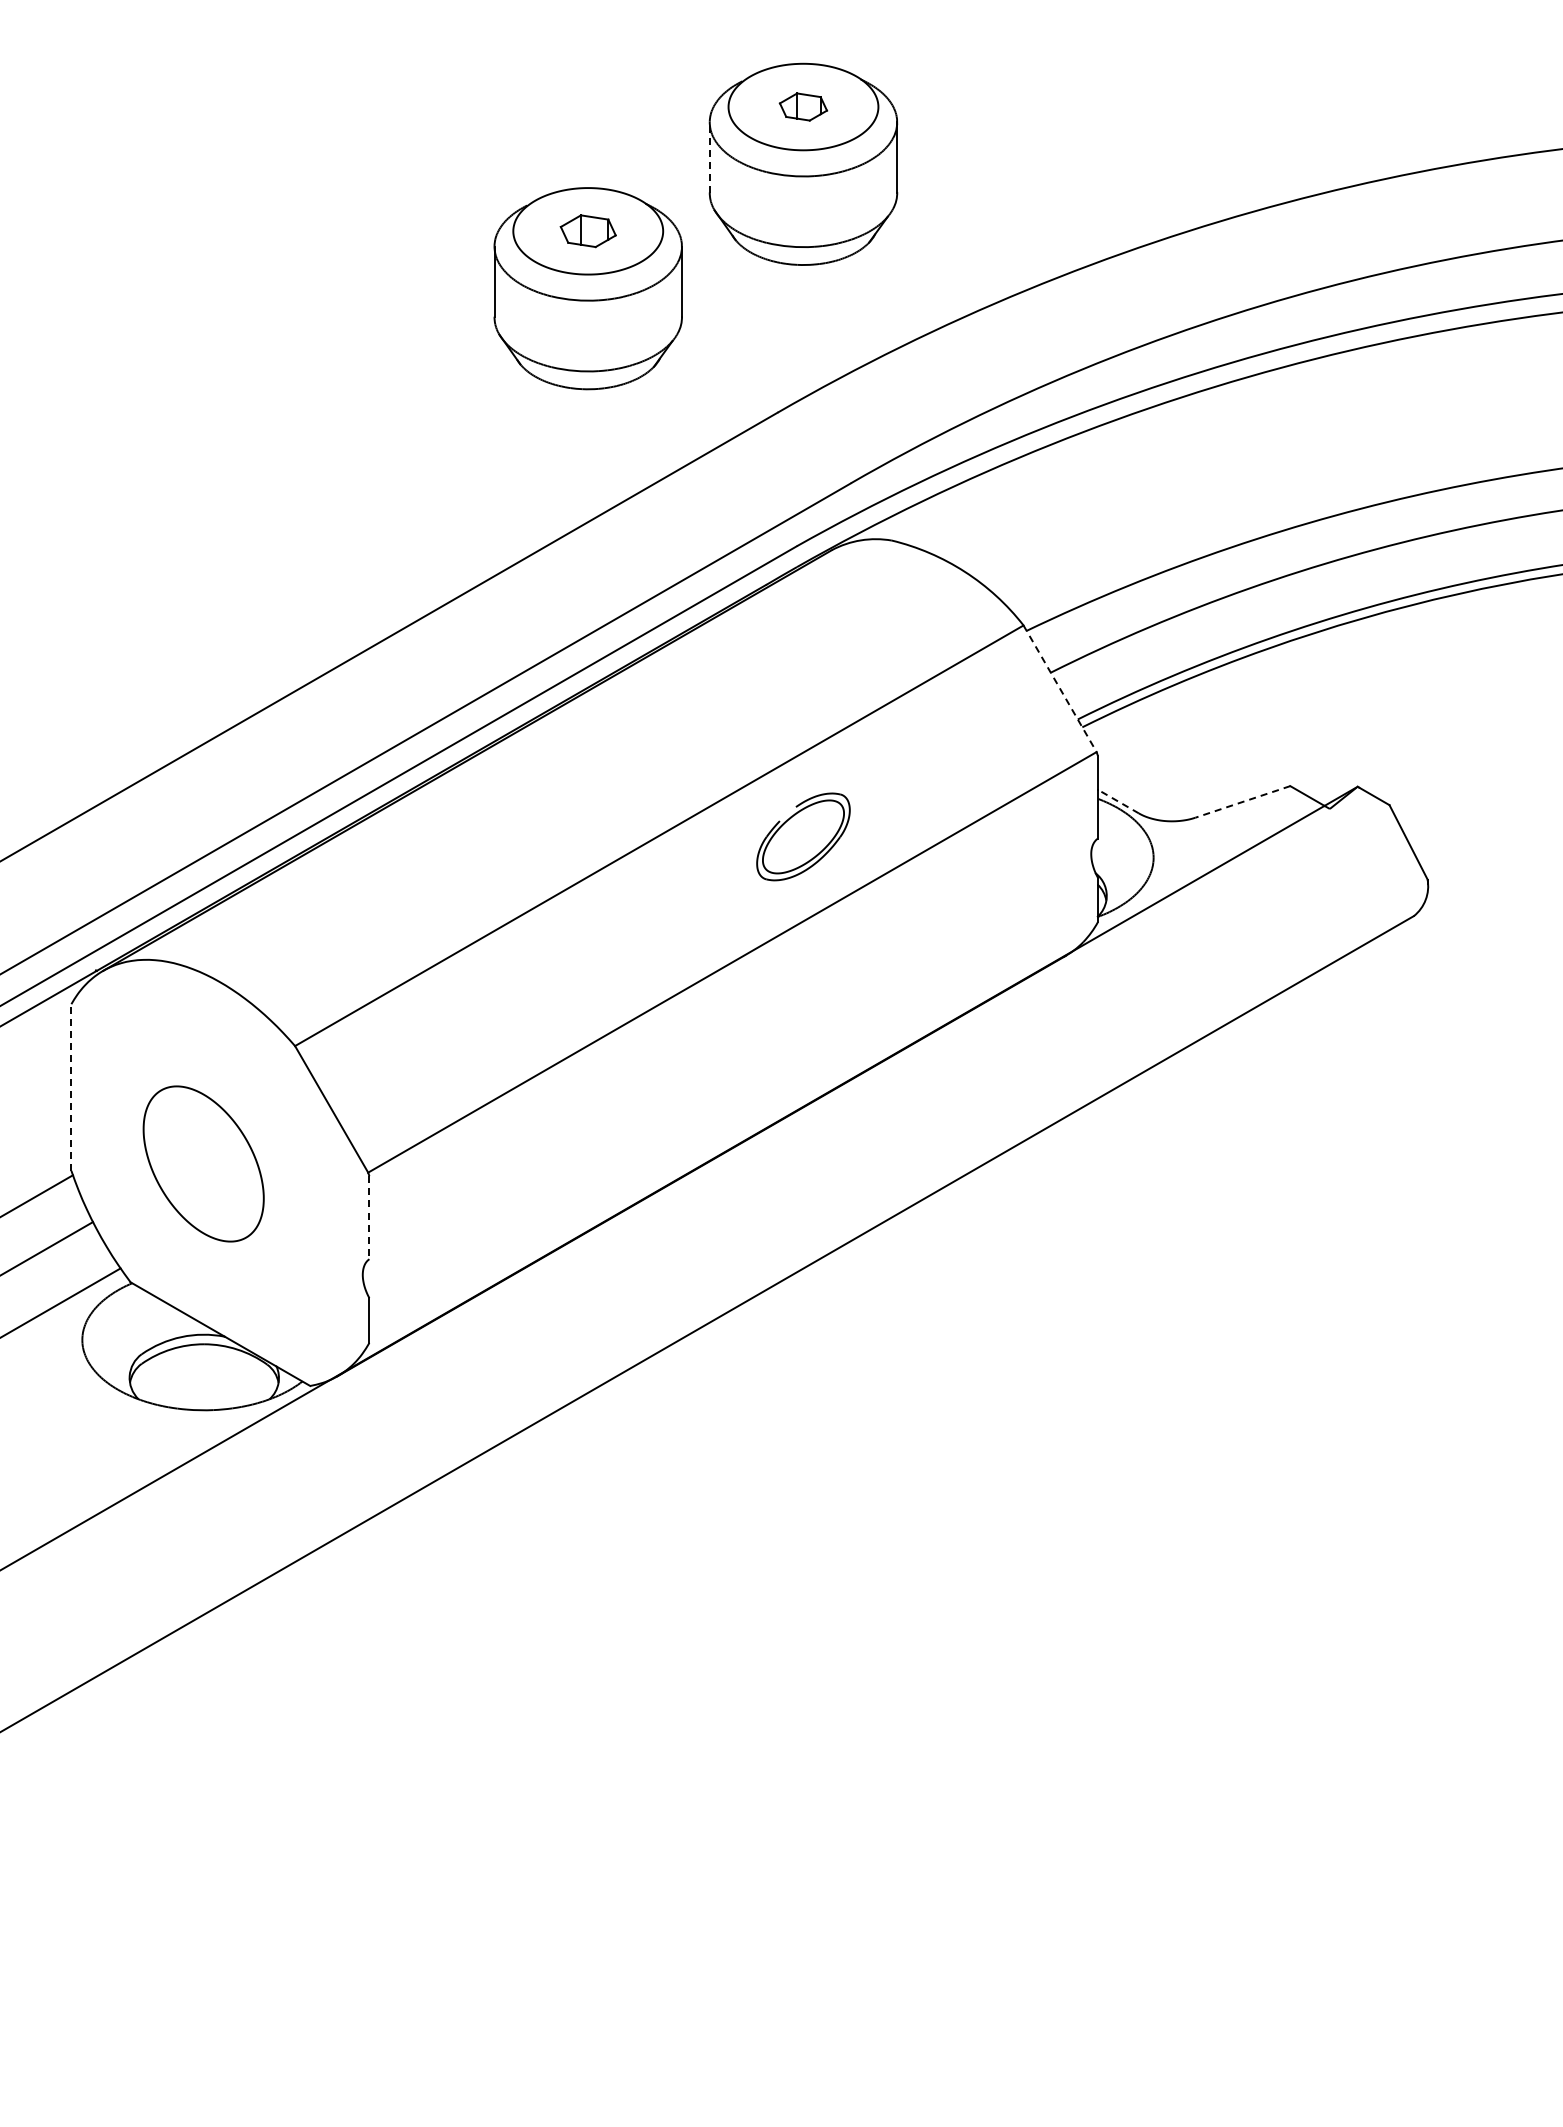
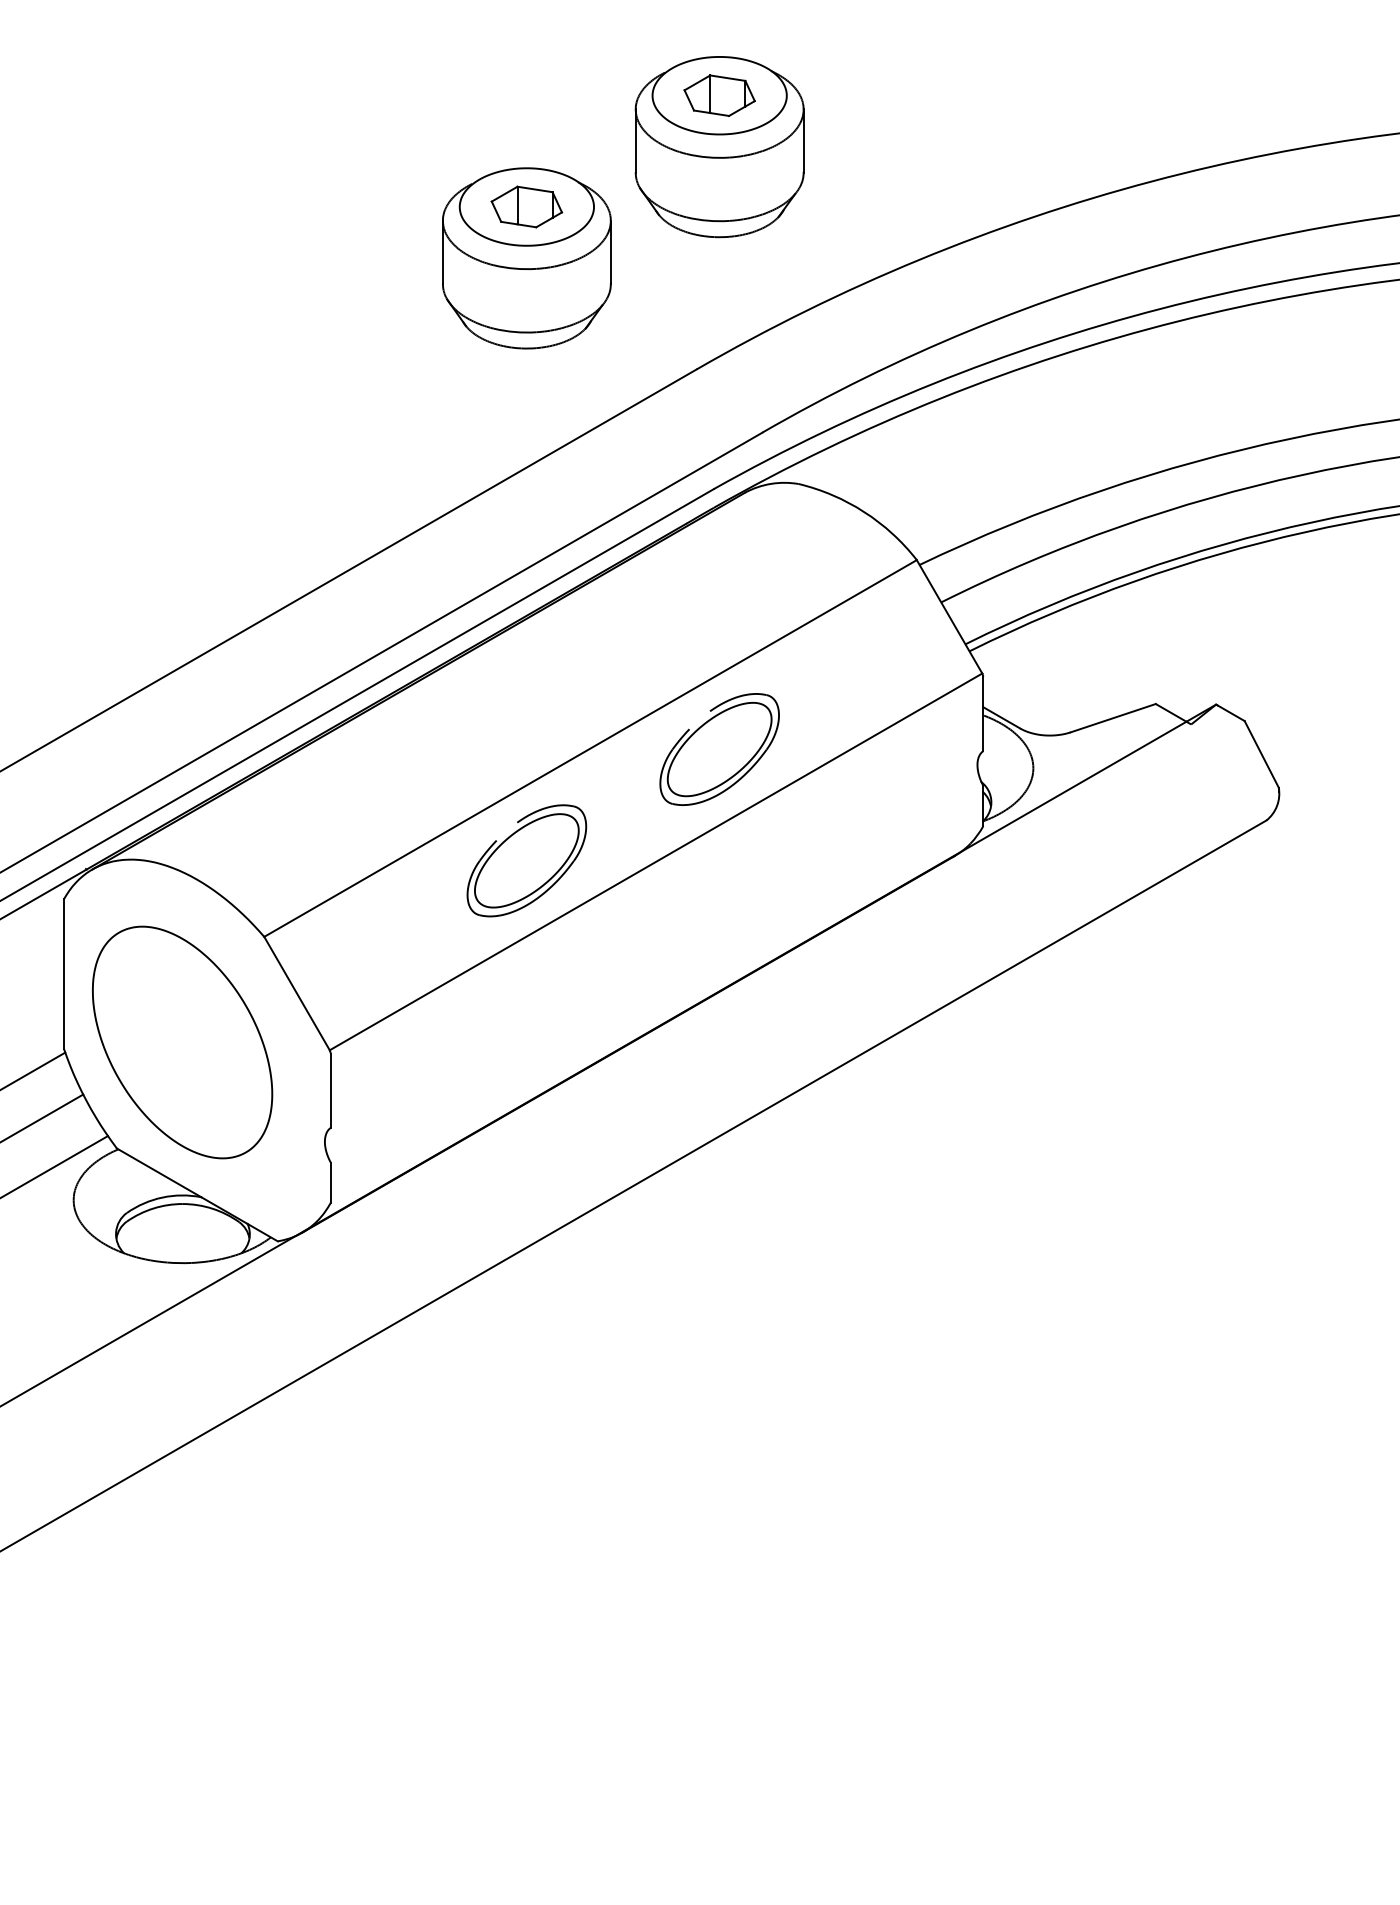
part: (803, 106) -> (719, 95), size x1.67
line: (709, 157) -> (635, 140), dashed -> solid
part: (588, 230) -> (527, 206), size x1.43
line: (1060, 689) -> (949, 617), dashed -> solid
line: (1118, 801) -> (1001, 717), dashed -> solid
line: (1242, 801) -> (1112, 717), dashed -> solid
part: (803, 836) -> (719, 749), size x1.43
part: (588, 961) -> (527, 861), added
line: (71, 1087) -> (63, 973), dashed -> solid
part: (203, 1163) -> (182, 1042), size x1.67
line: (369, 1218) -> (330, 1091), dashed -> solid

